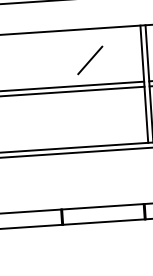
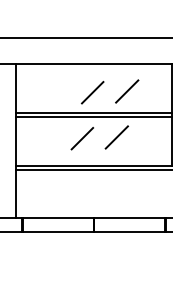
line: (50, 64) -> (92, 92), added
line: (81, 114) -> (116, 137), added
line: (42, 118) -> (82, 138), added

